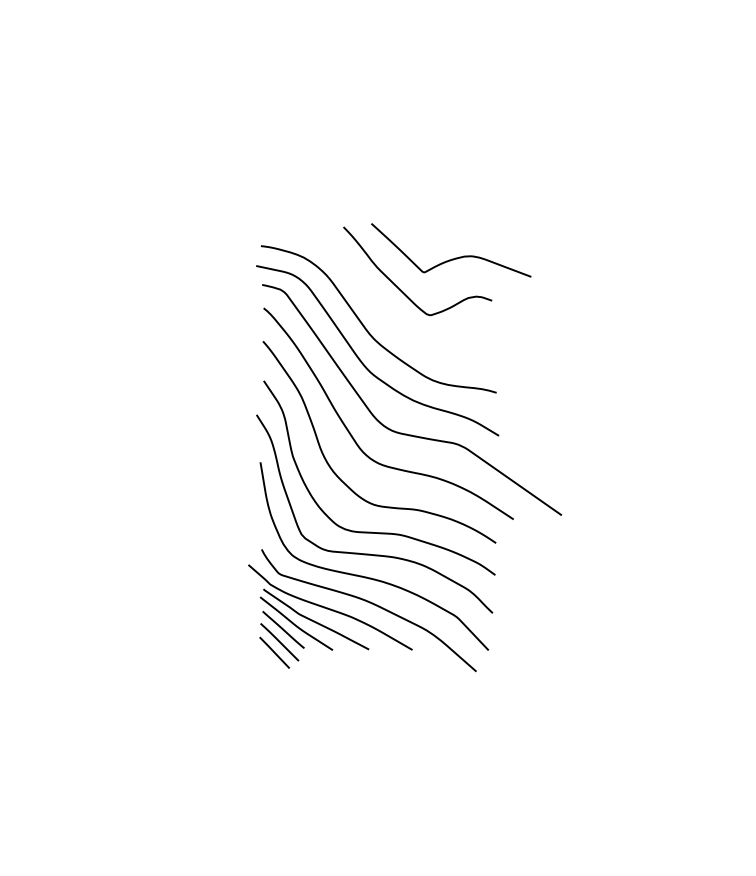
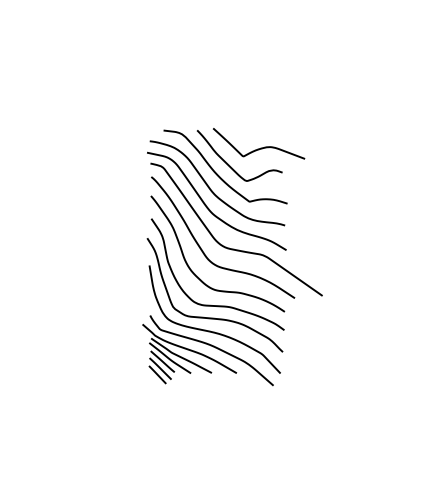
curve: (378, 302) -> (217, 173), added

